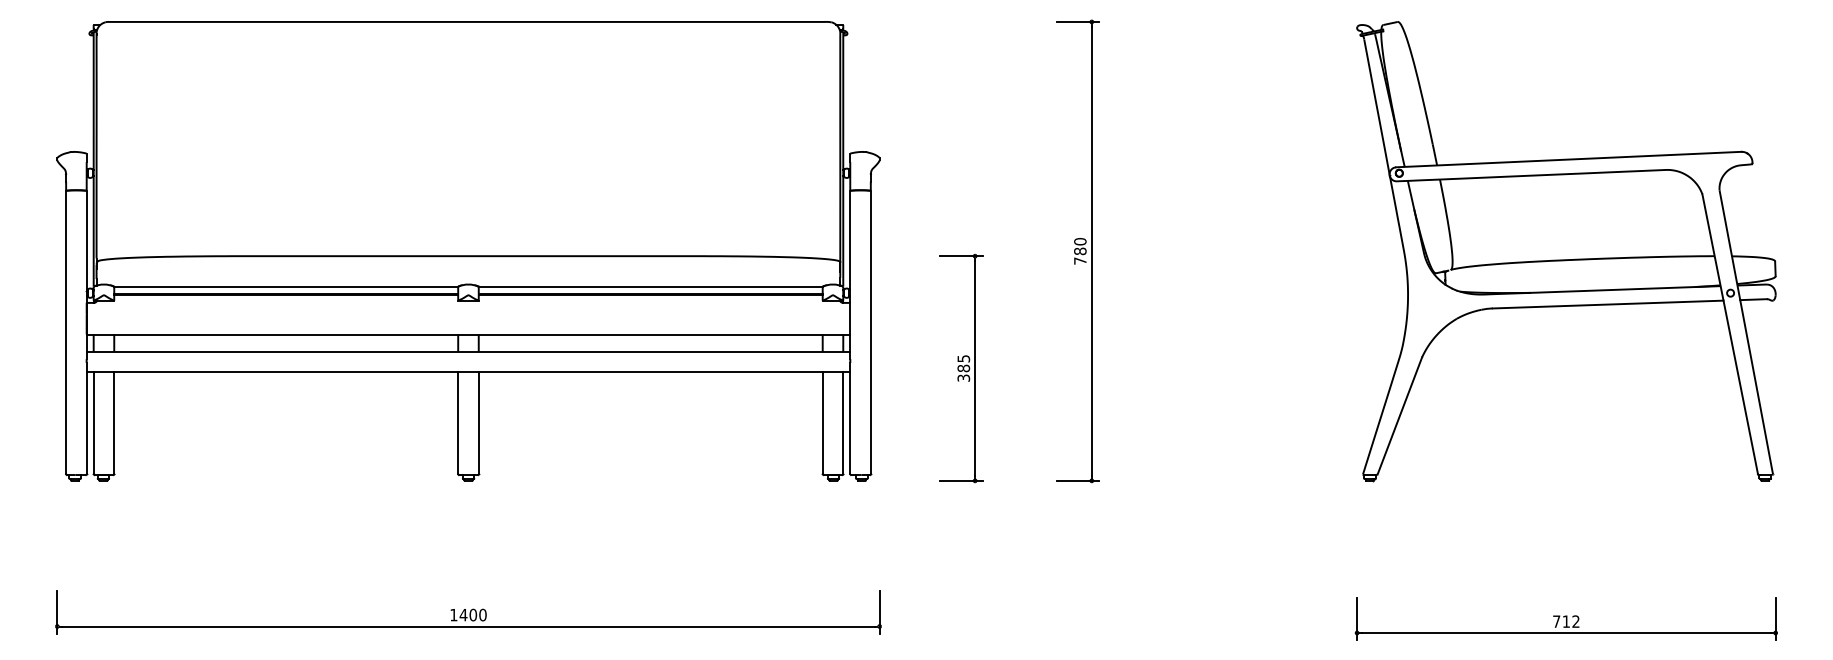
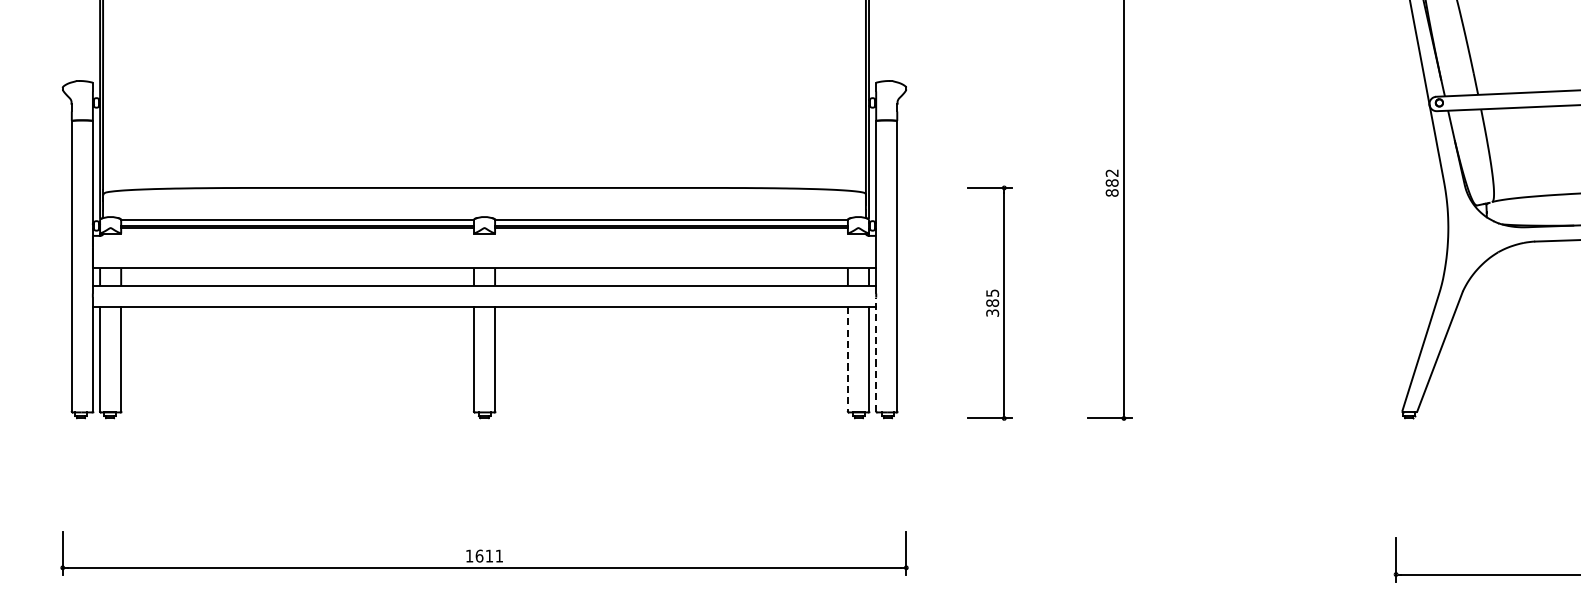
text: (1080, 251) -> (1112, 183), 780 -> 882
line: (850, 418) -> (876, 354), solid -> dashed
line: (822, 423) -> (847, 359), solid -> dashed
text: (472, 614) -> (488, 555), 1400 -> 1611

